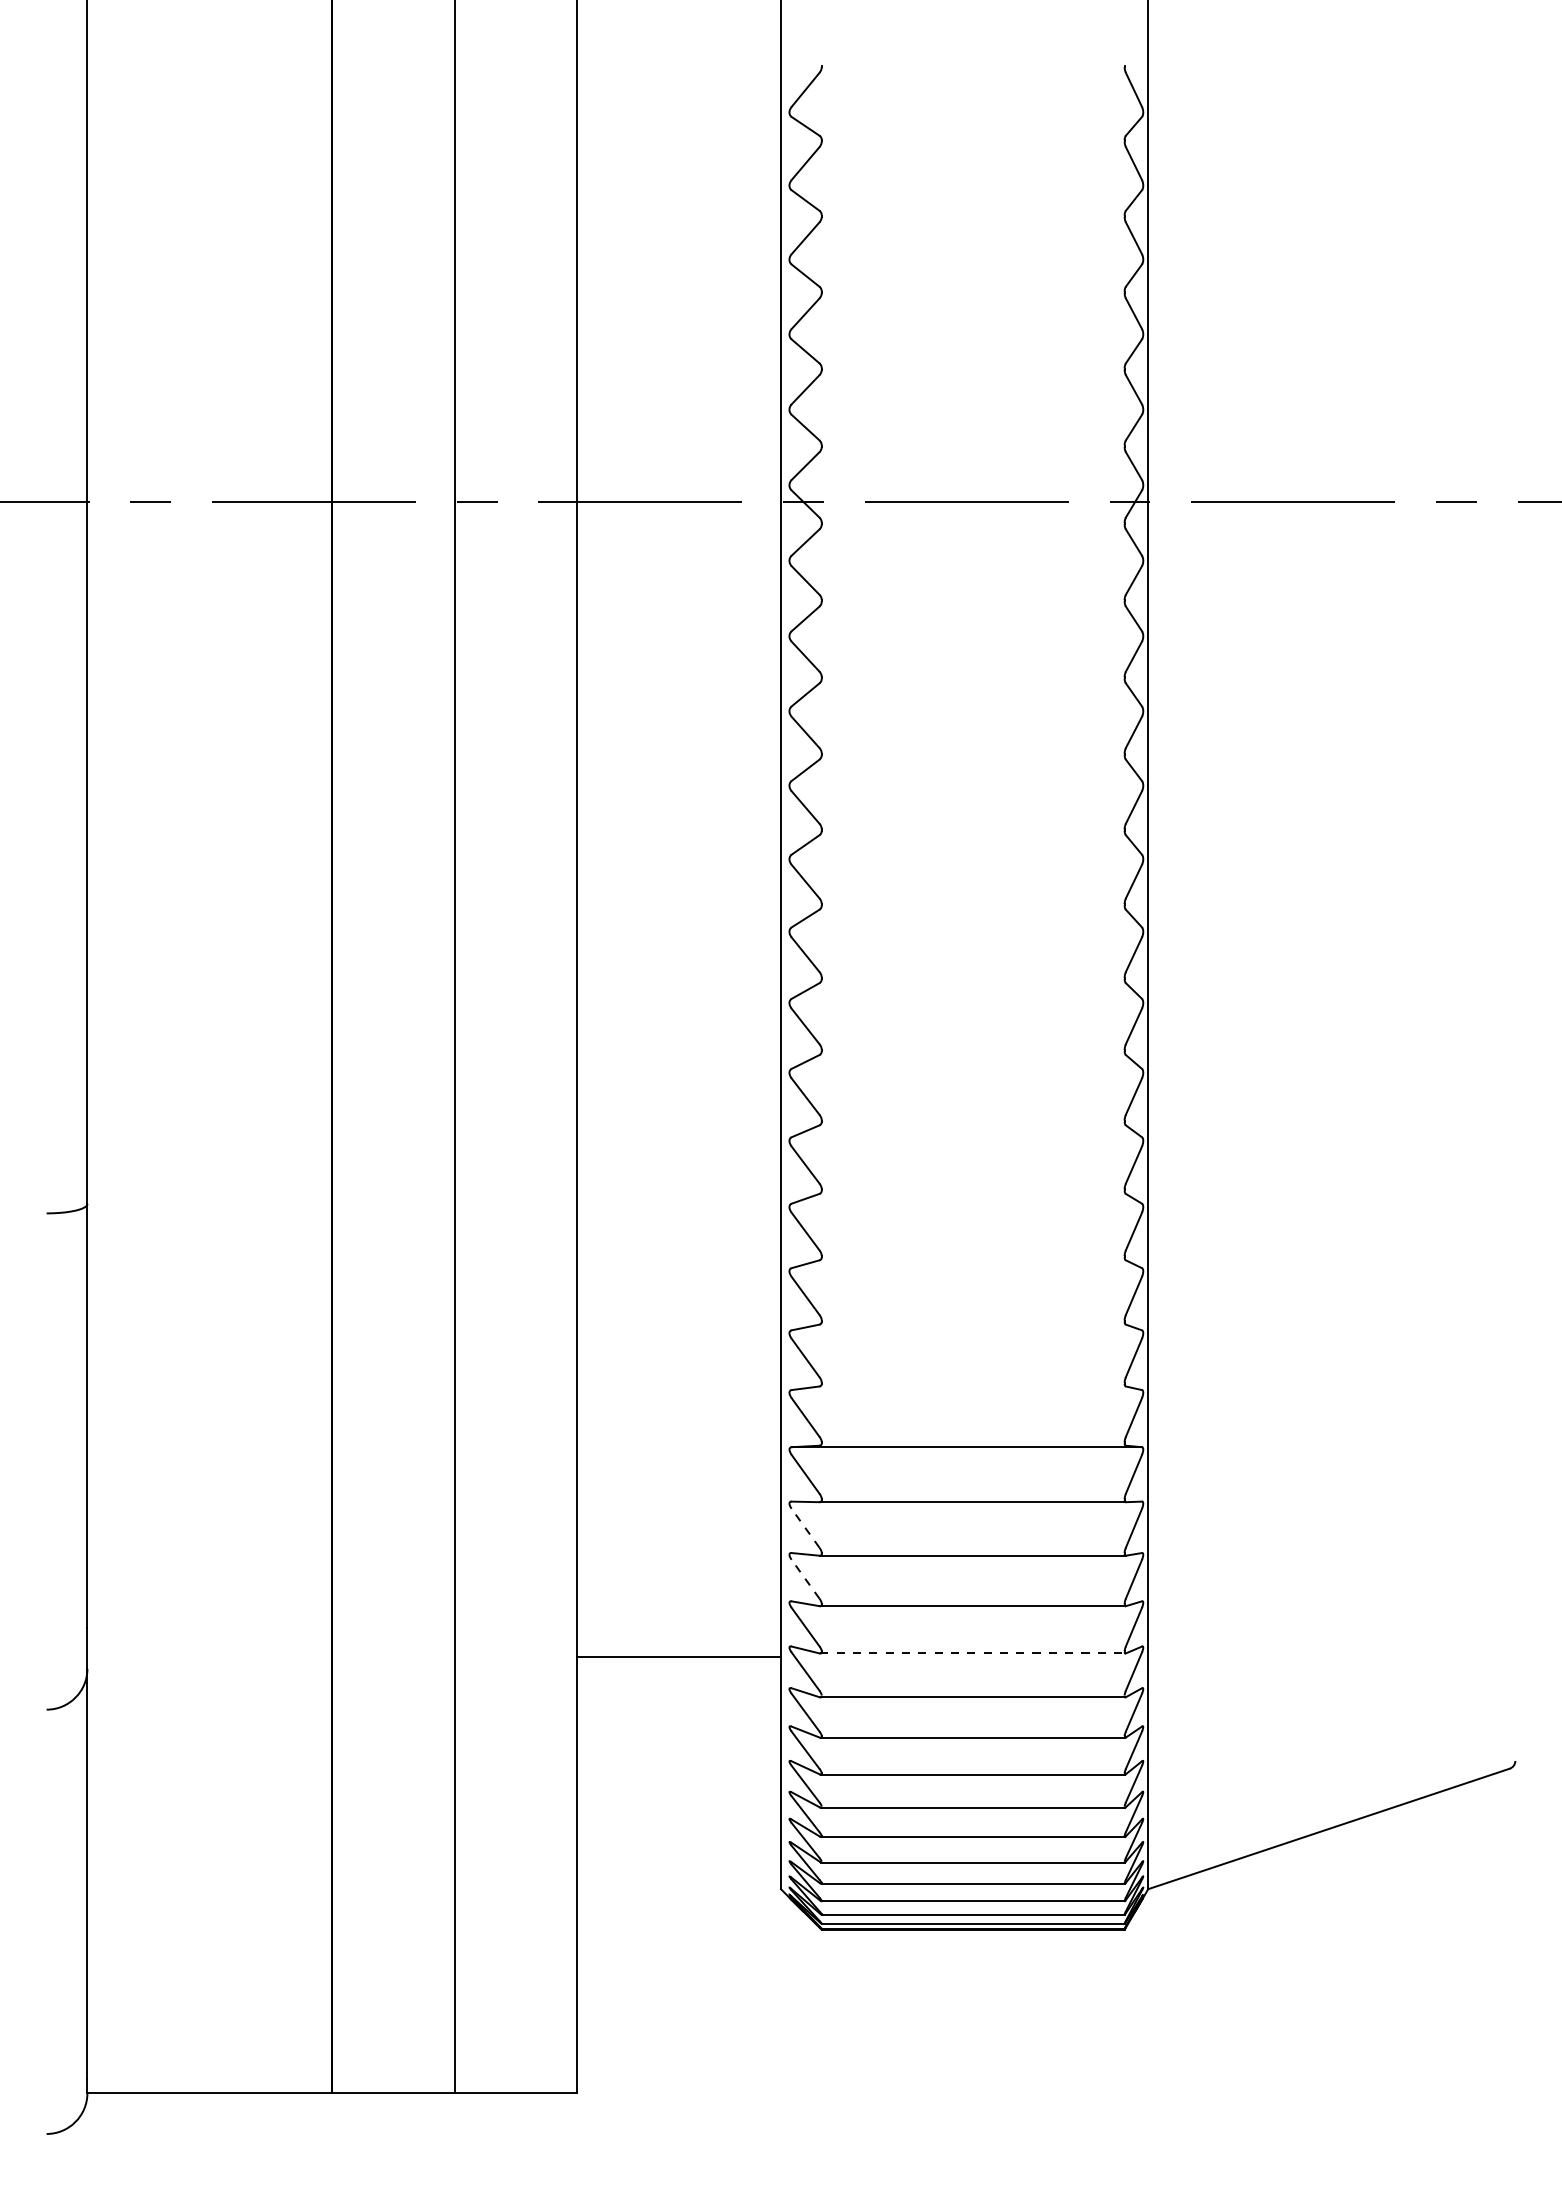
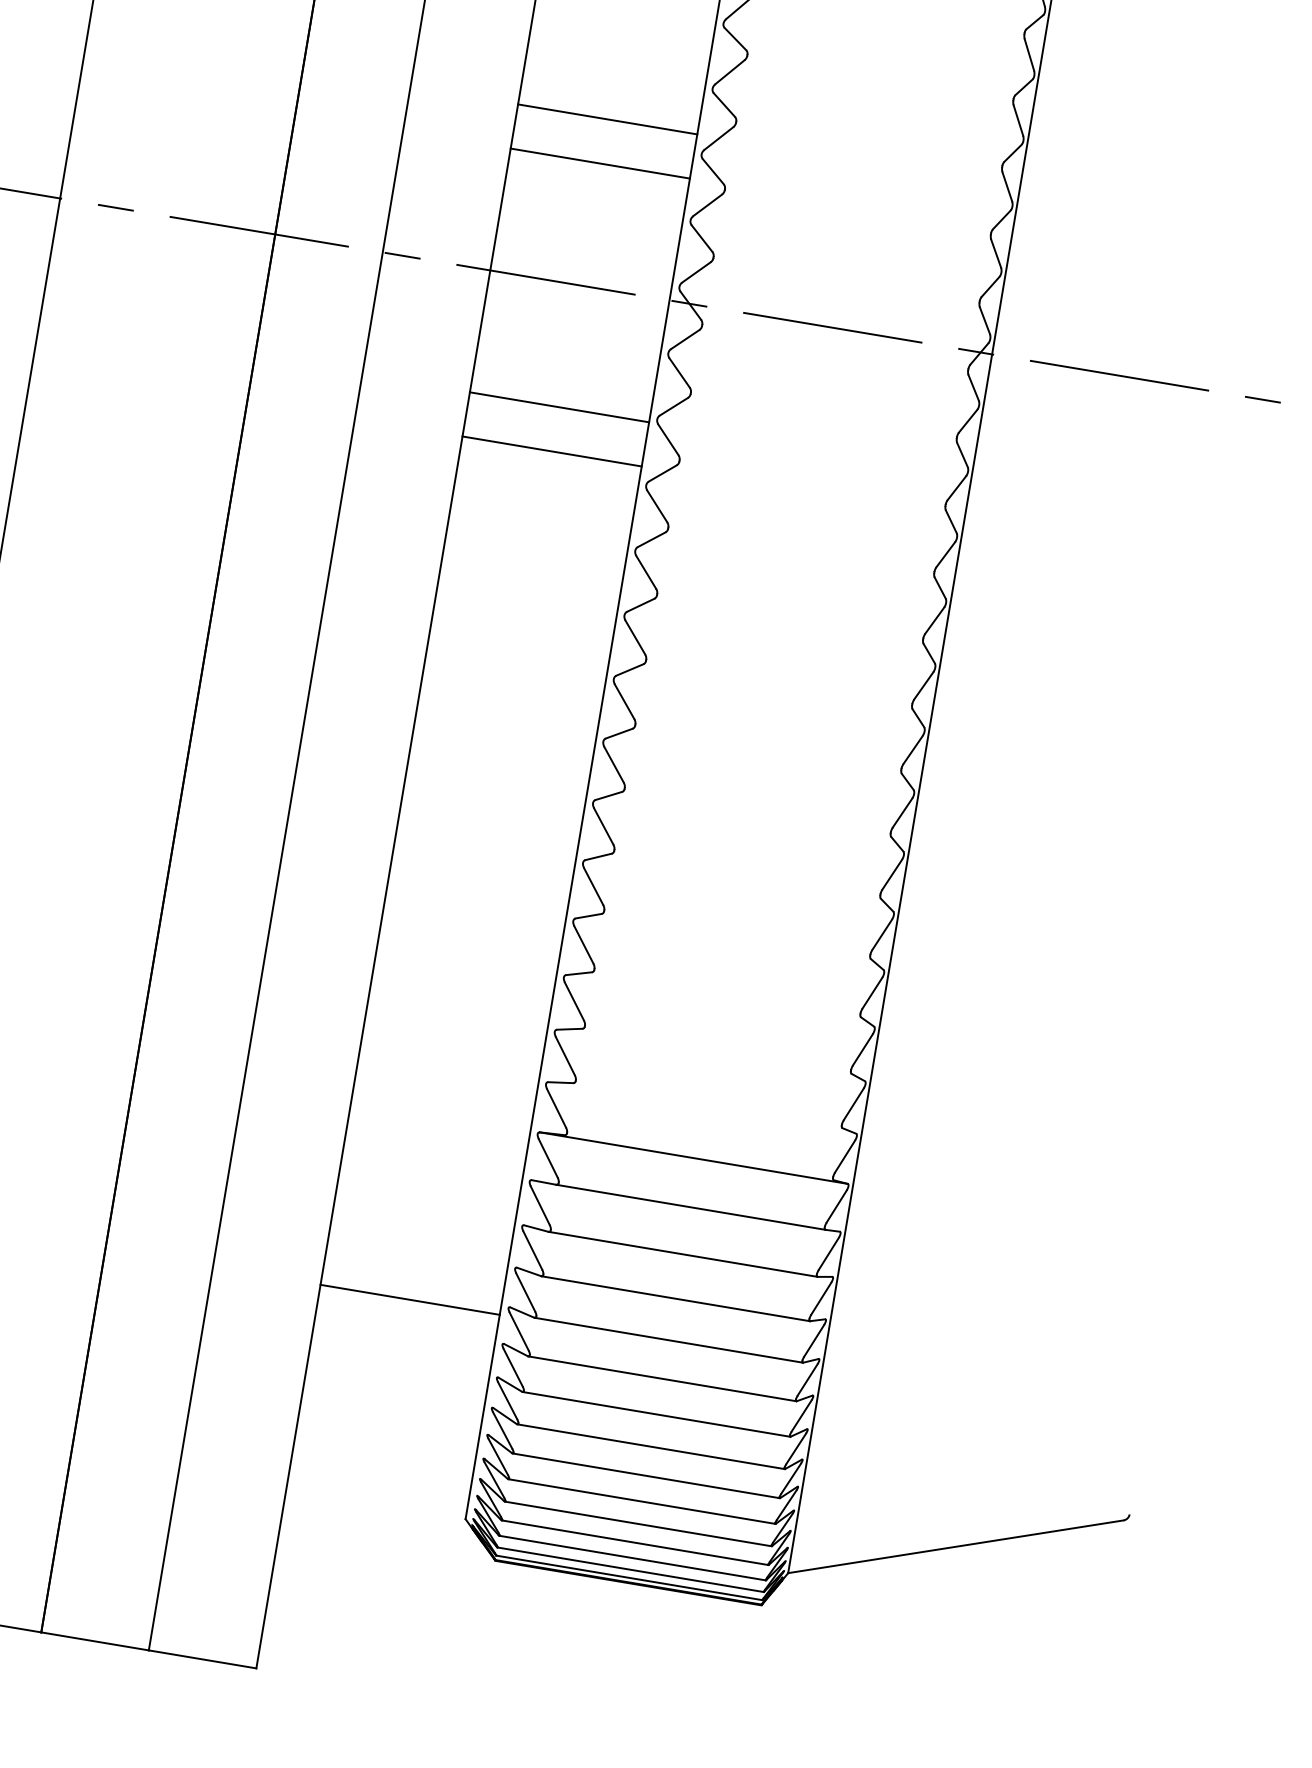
line: (679, 313) -> (608, 119), added
line: (679, 363) -> (600, 163), added
line: (679, 640) -> (560, 407), added
line: (679, 691) -> (552, 451), added
line: (805, 1528) -> (540, 1205), dashed -> solid
line: (805, 1579) -> (532, 1250), dashed -> solid
line: (972, 1653) -> (668, 1340), dashed -> solid

